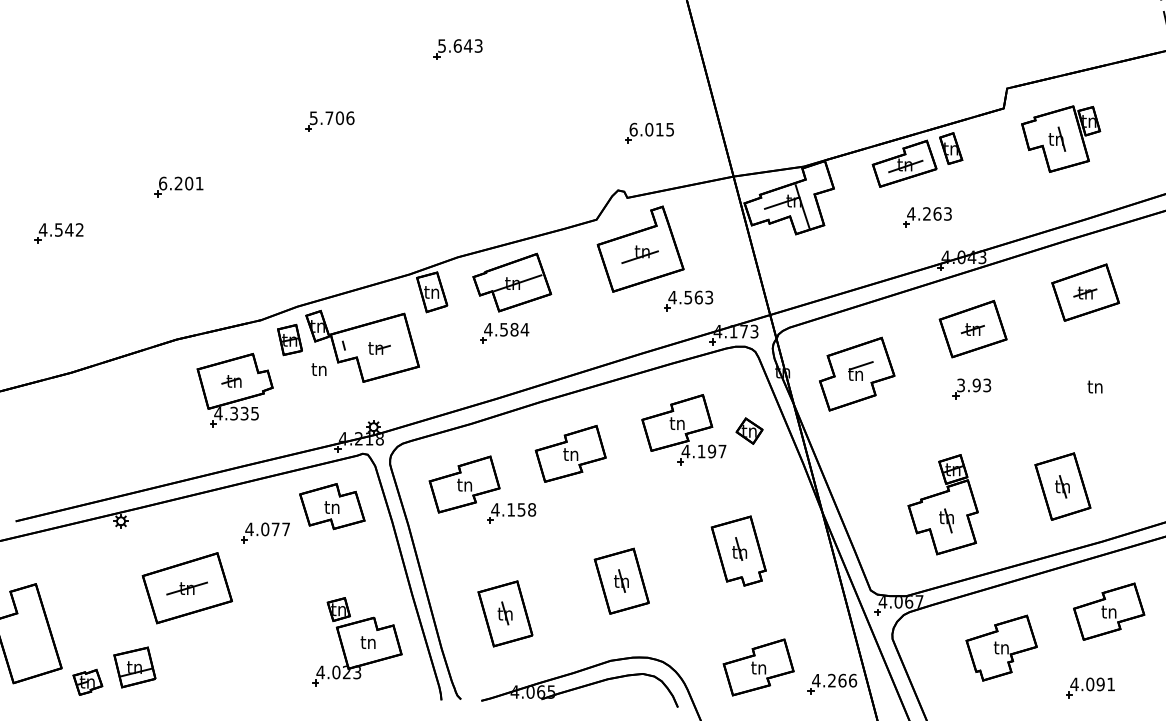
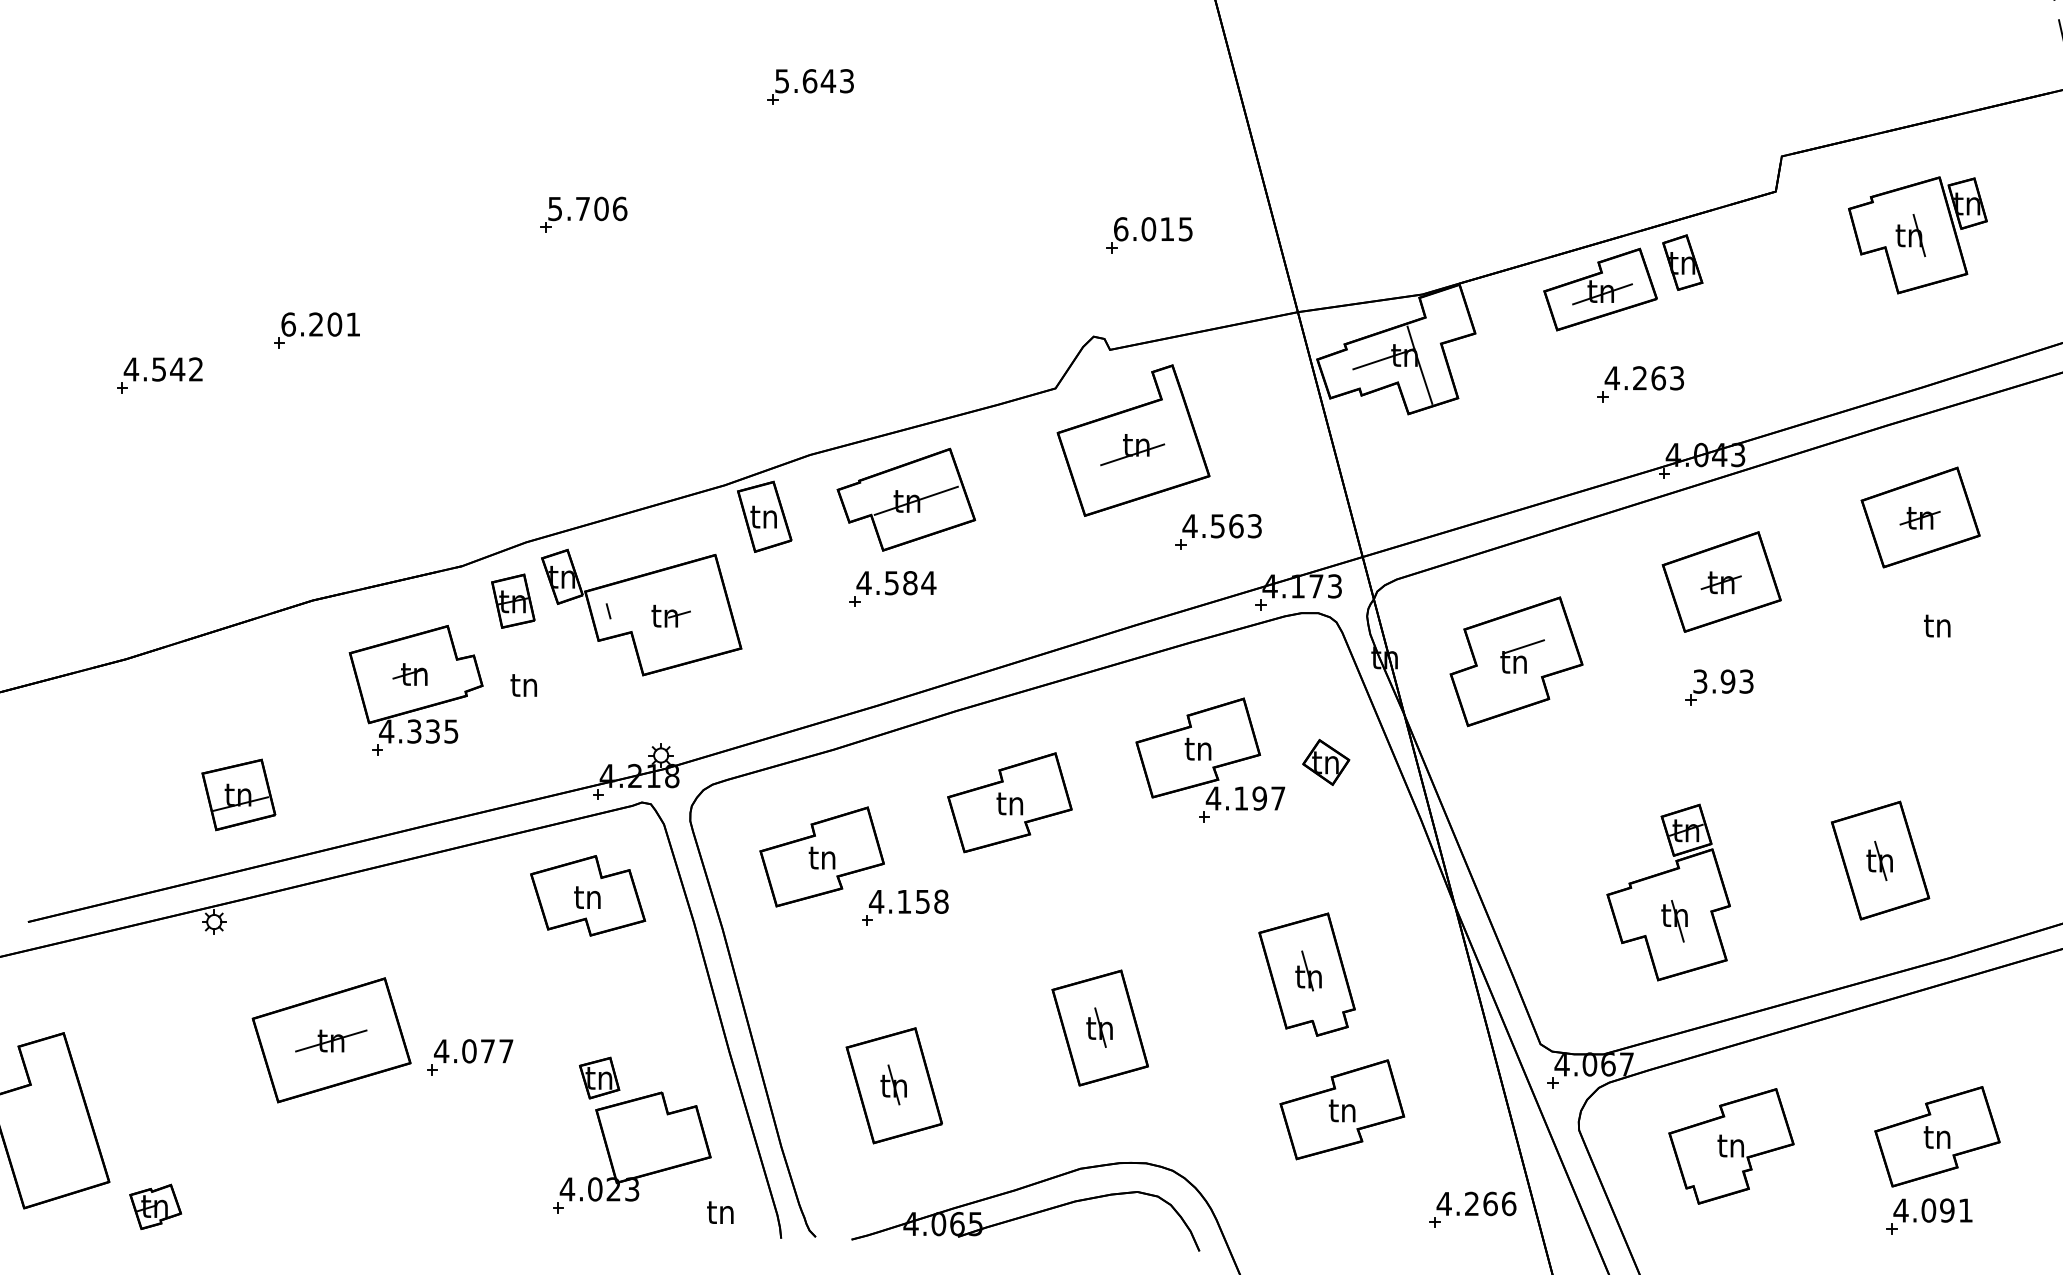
part: (1061, 138) -> (1918, 234), moved
part: (58, 233) -> (158, 375), moved
text: (318, 369) -> (522, 685), moved
text: (1094, 386) -> (1936, 625), moved
part: (265, 532) -> (469, 1056), moved
part: (1109, 611) -> (1938, 1136), moved
text: (367, 642) -> (719, 1212), moved
part: (1001, 647) -> (1731, 1145), moved
part: (134, 667) -> (238, 794), moved
part: (758, 667) -> (1341, 1109), moved

